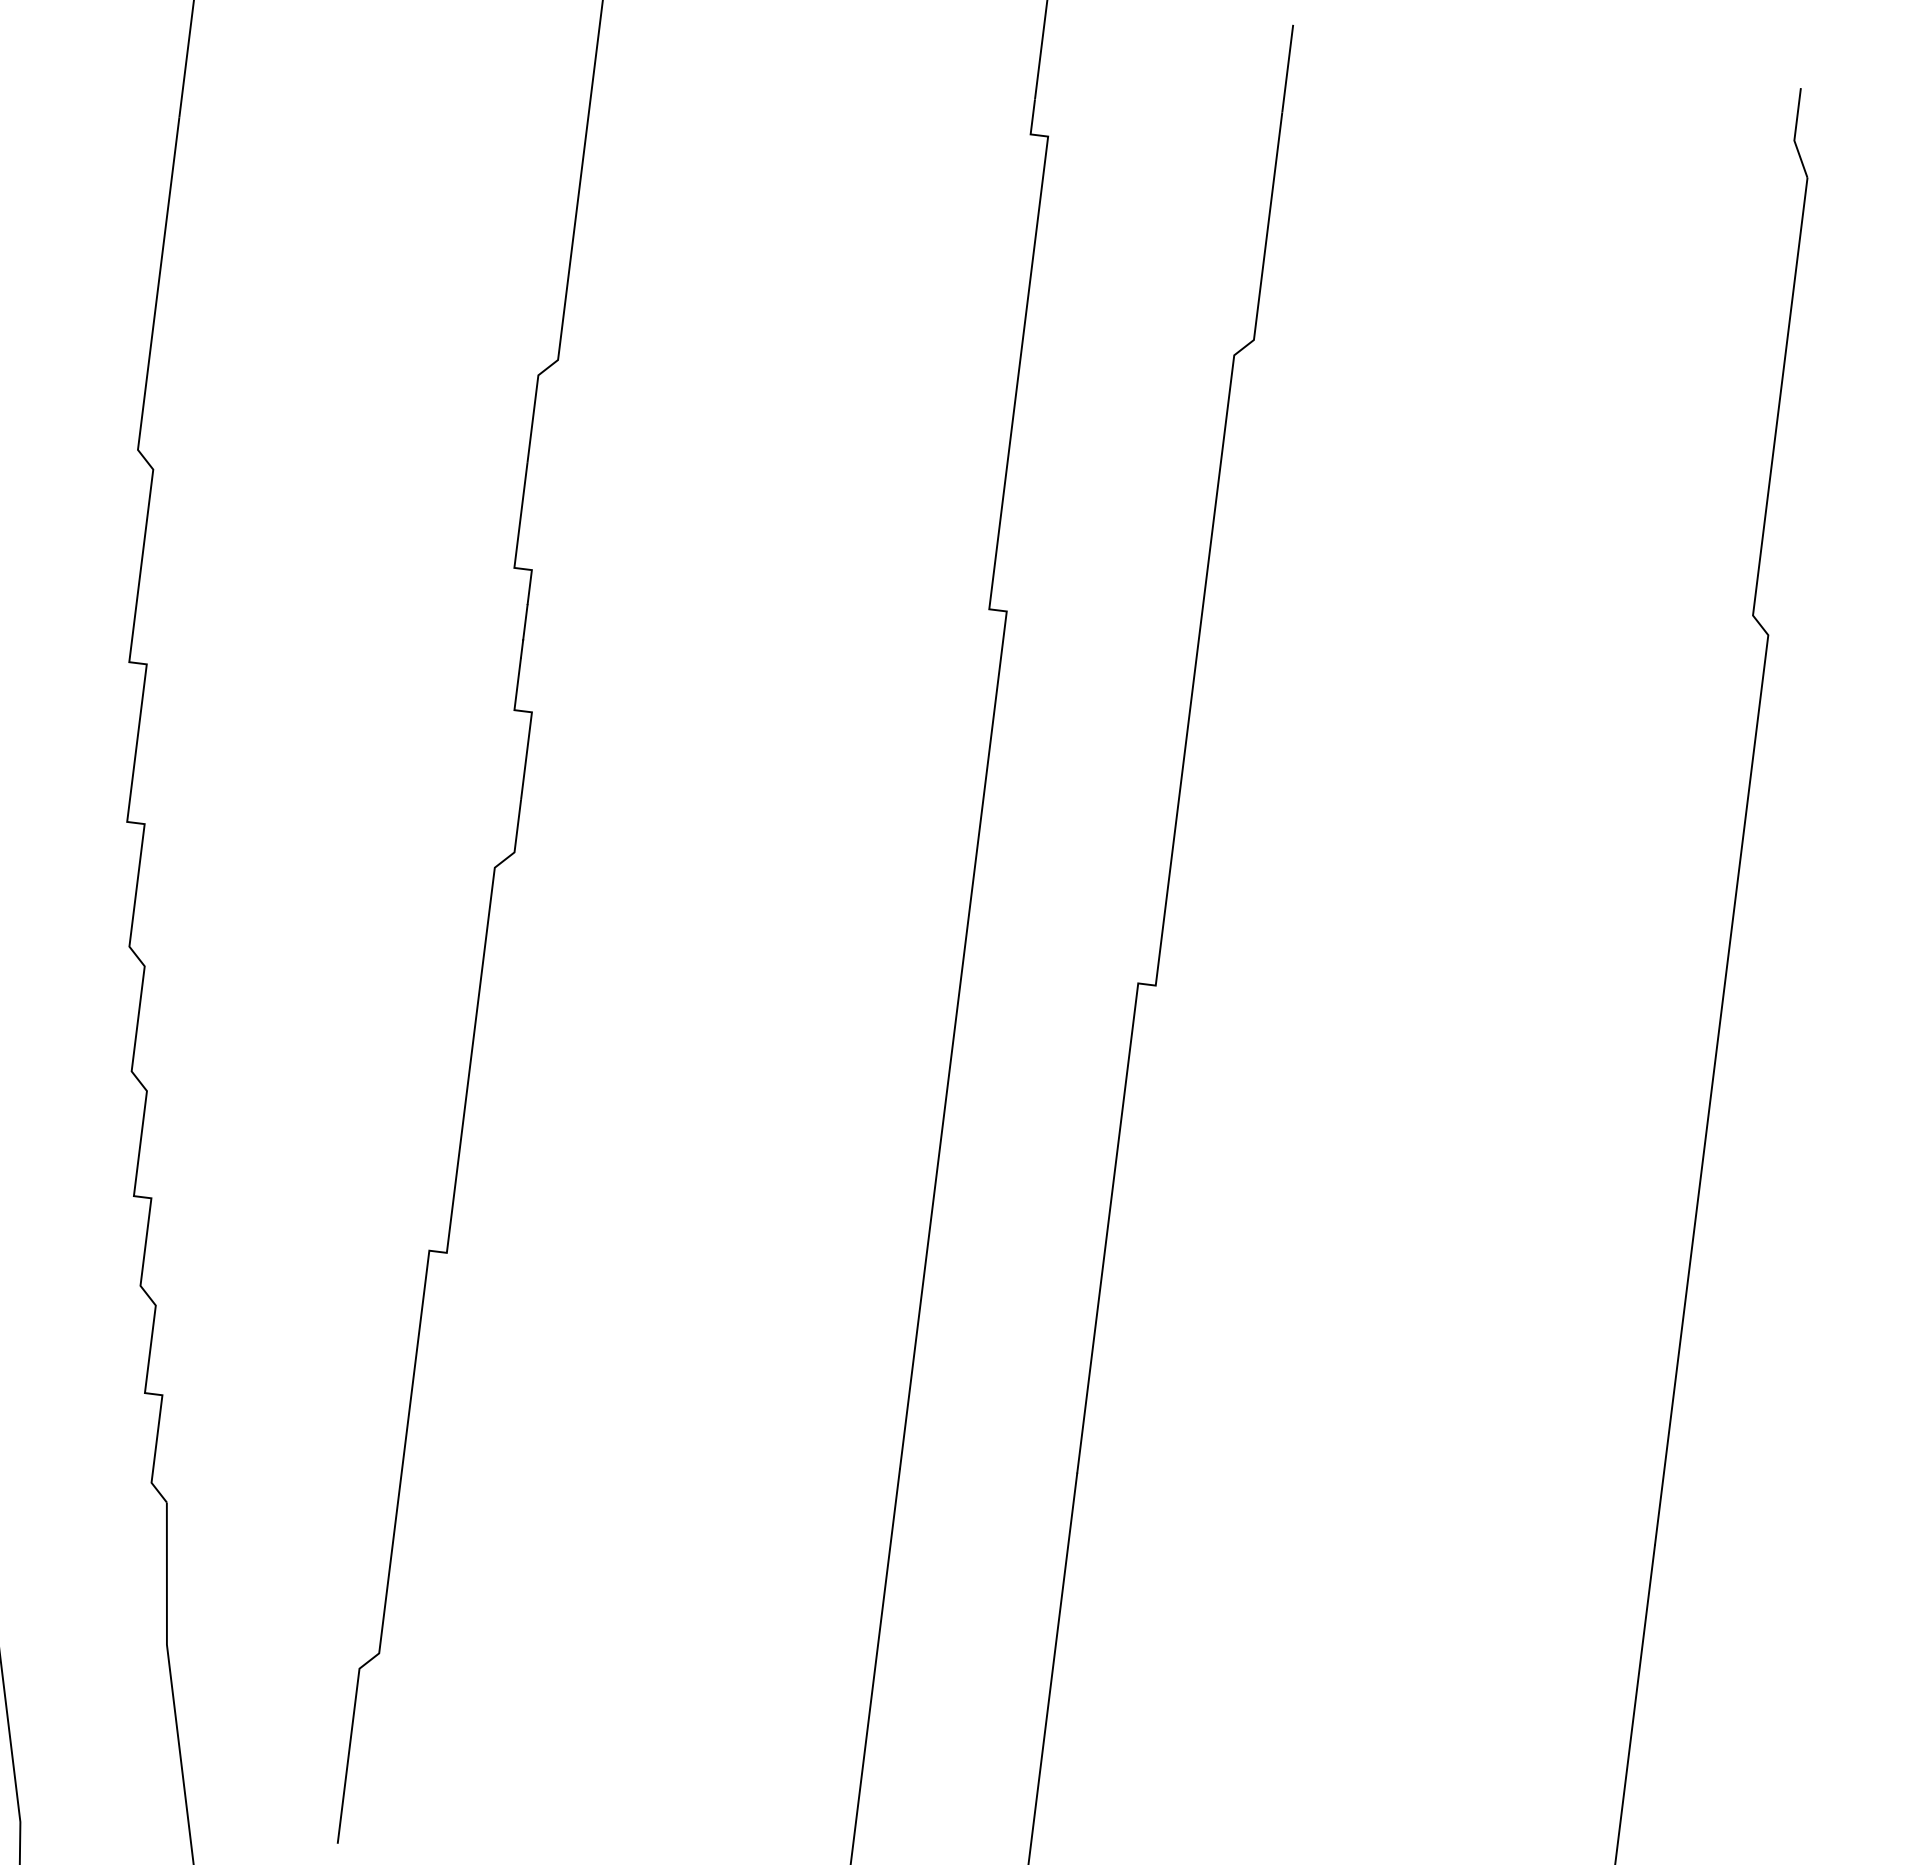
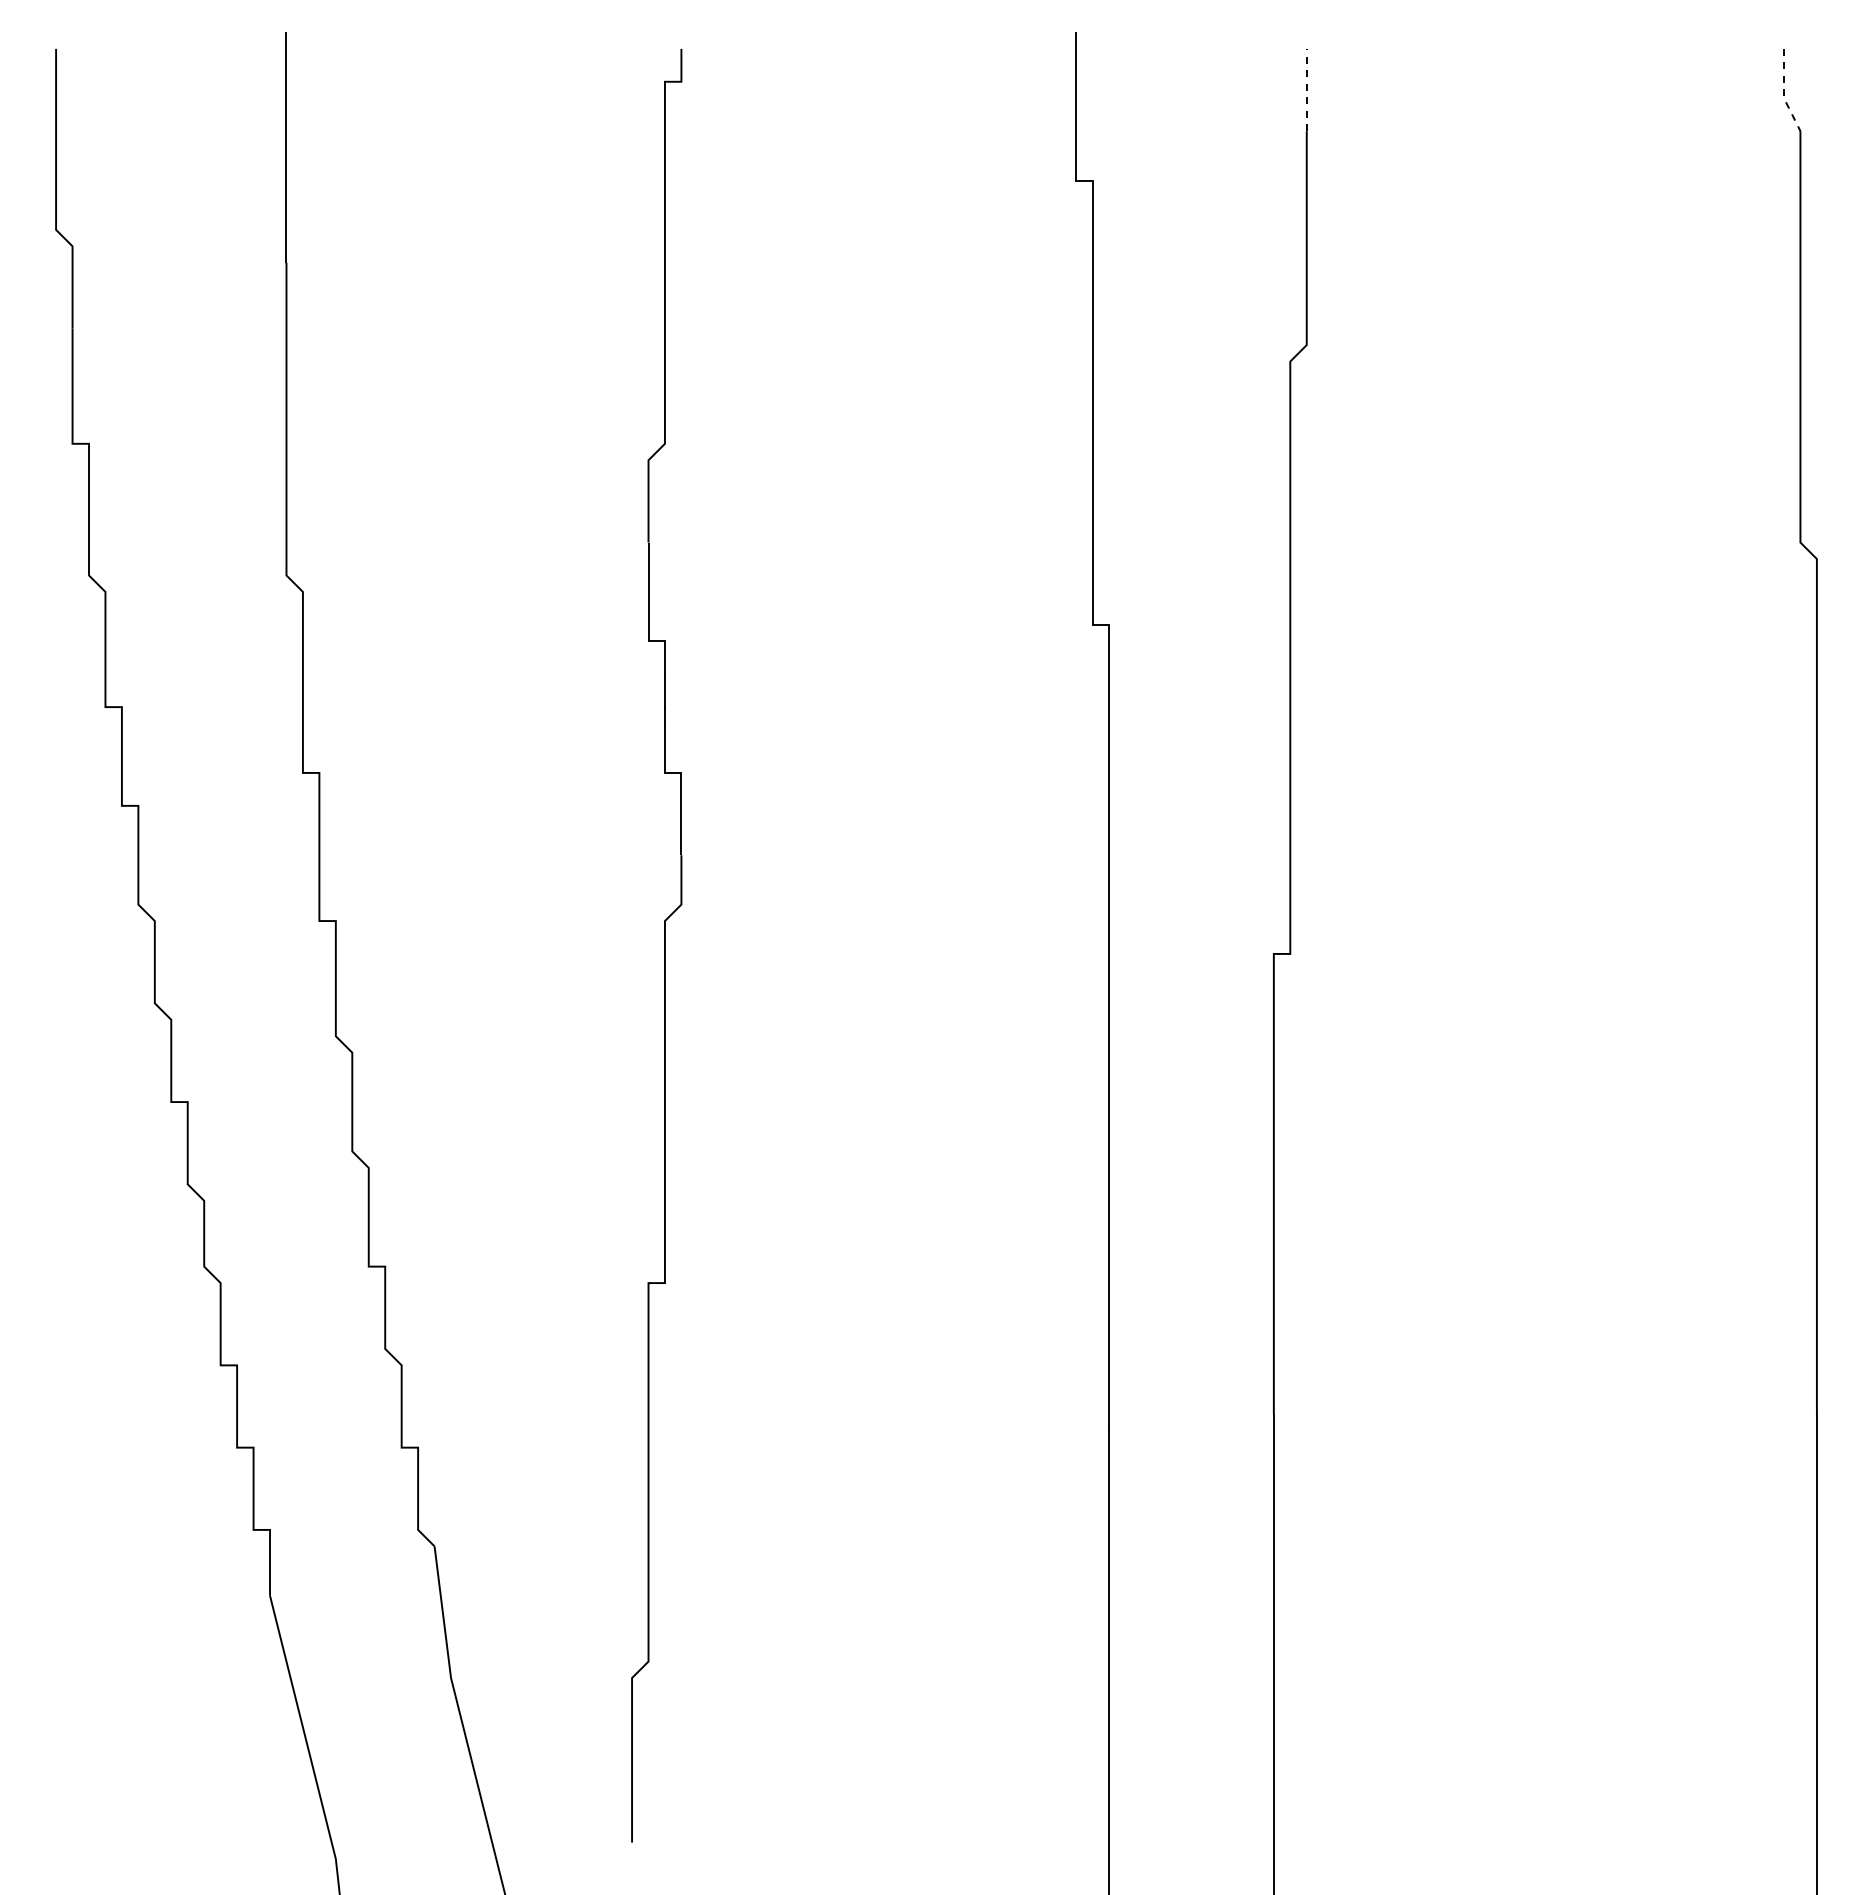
line: (1287, 68) -> (1306, 89), solid -> dashed
line: (1794, 134) -> (1783, 92), solid -> dashed

